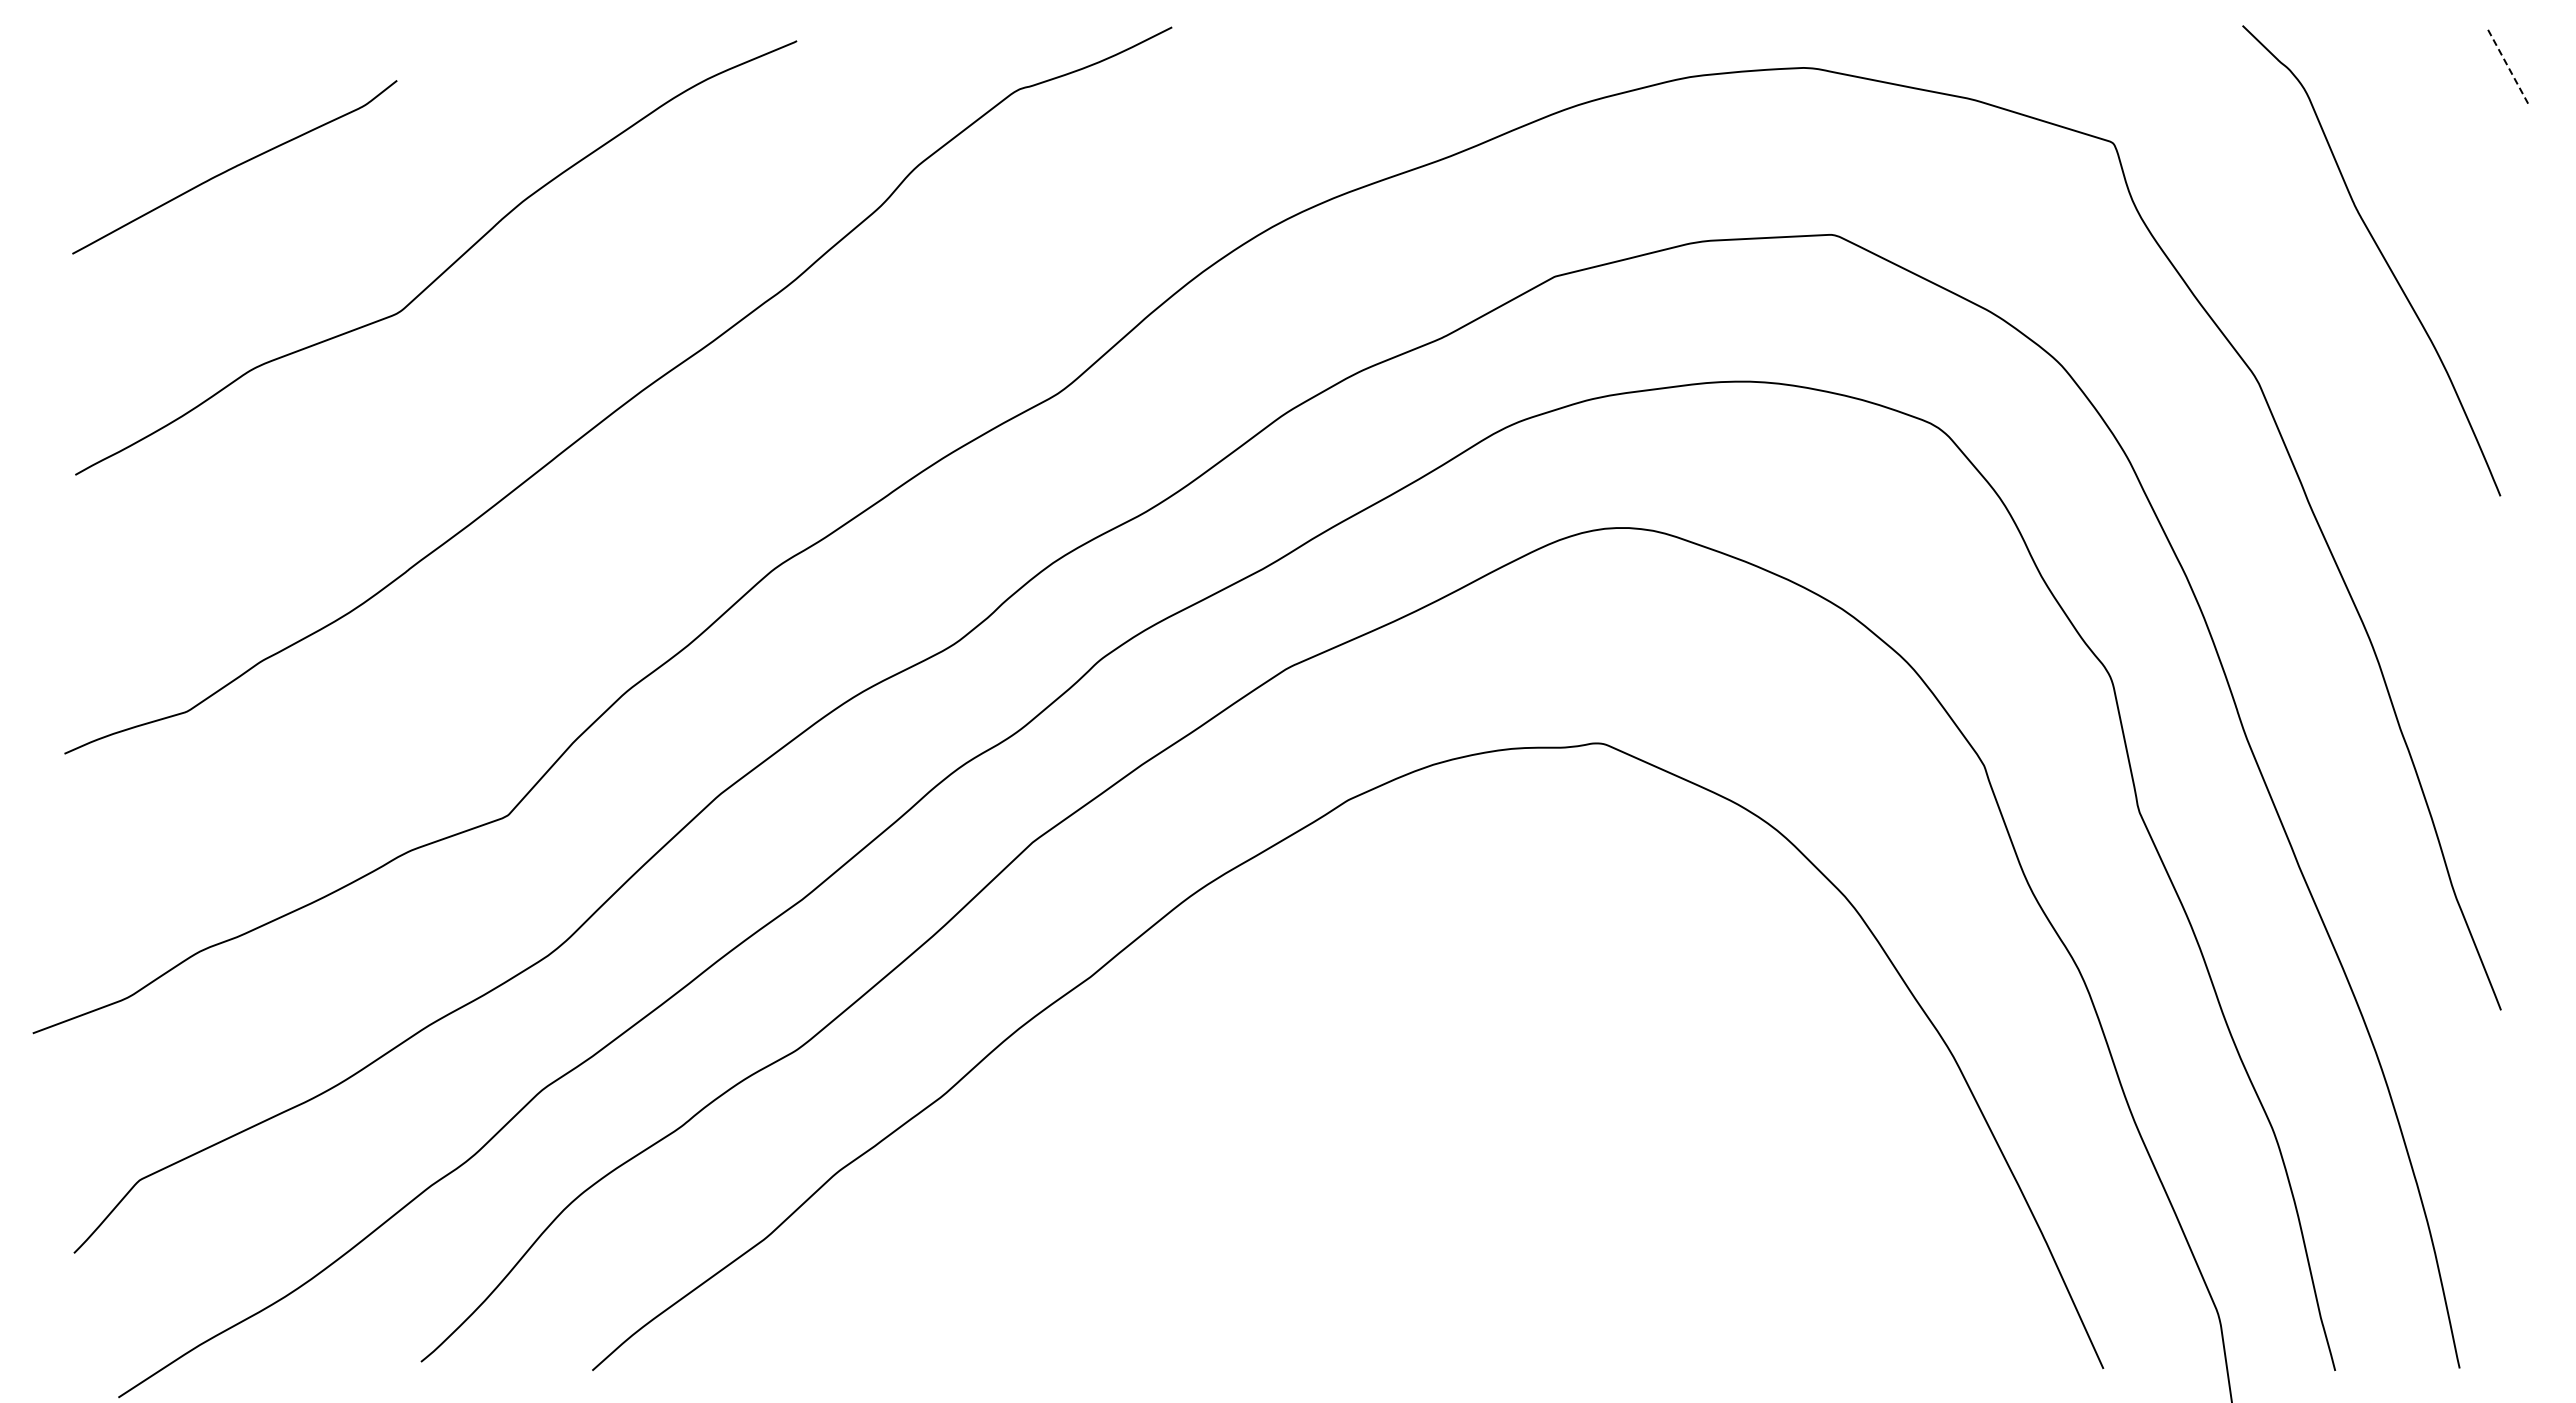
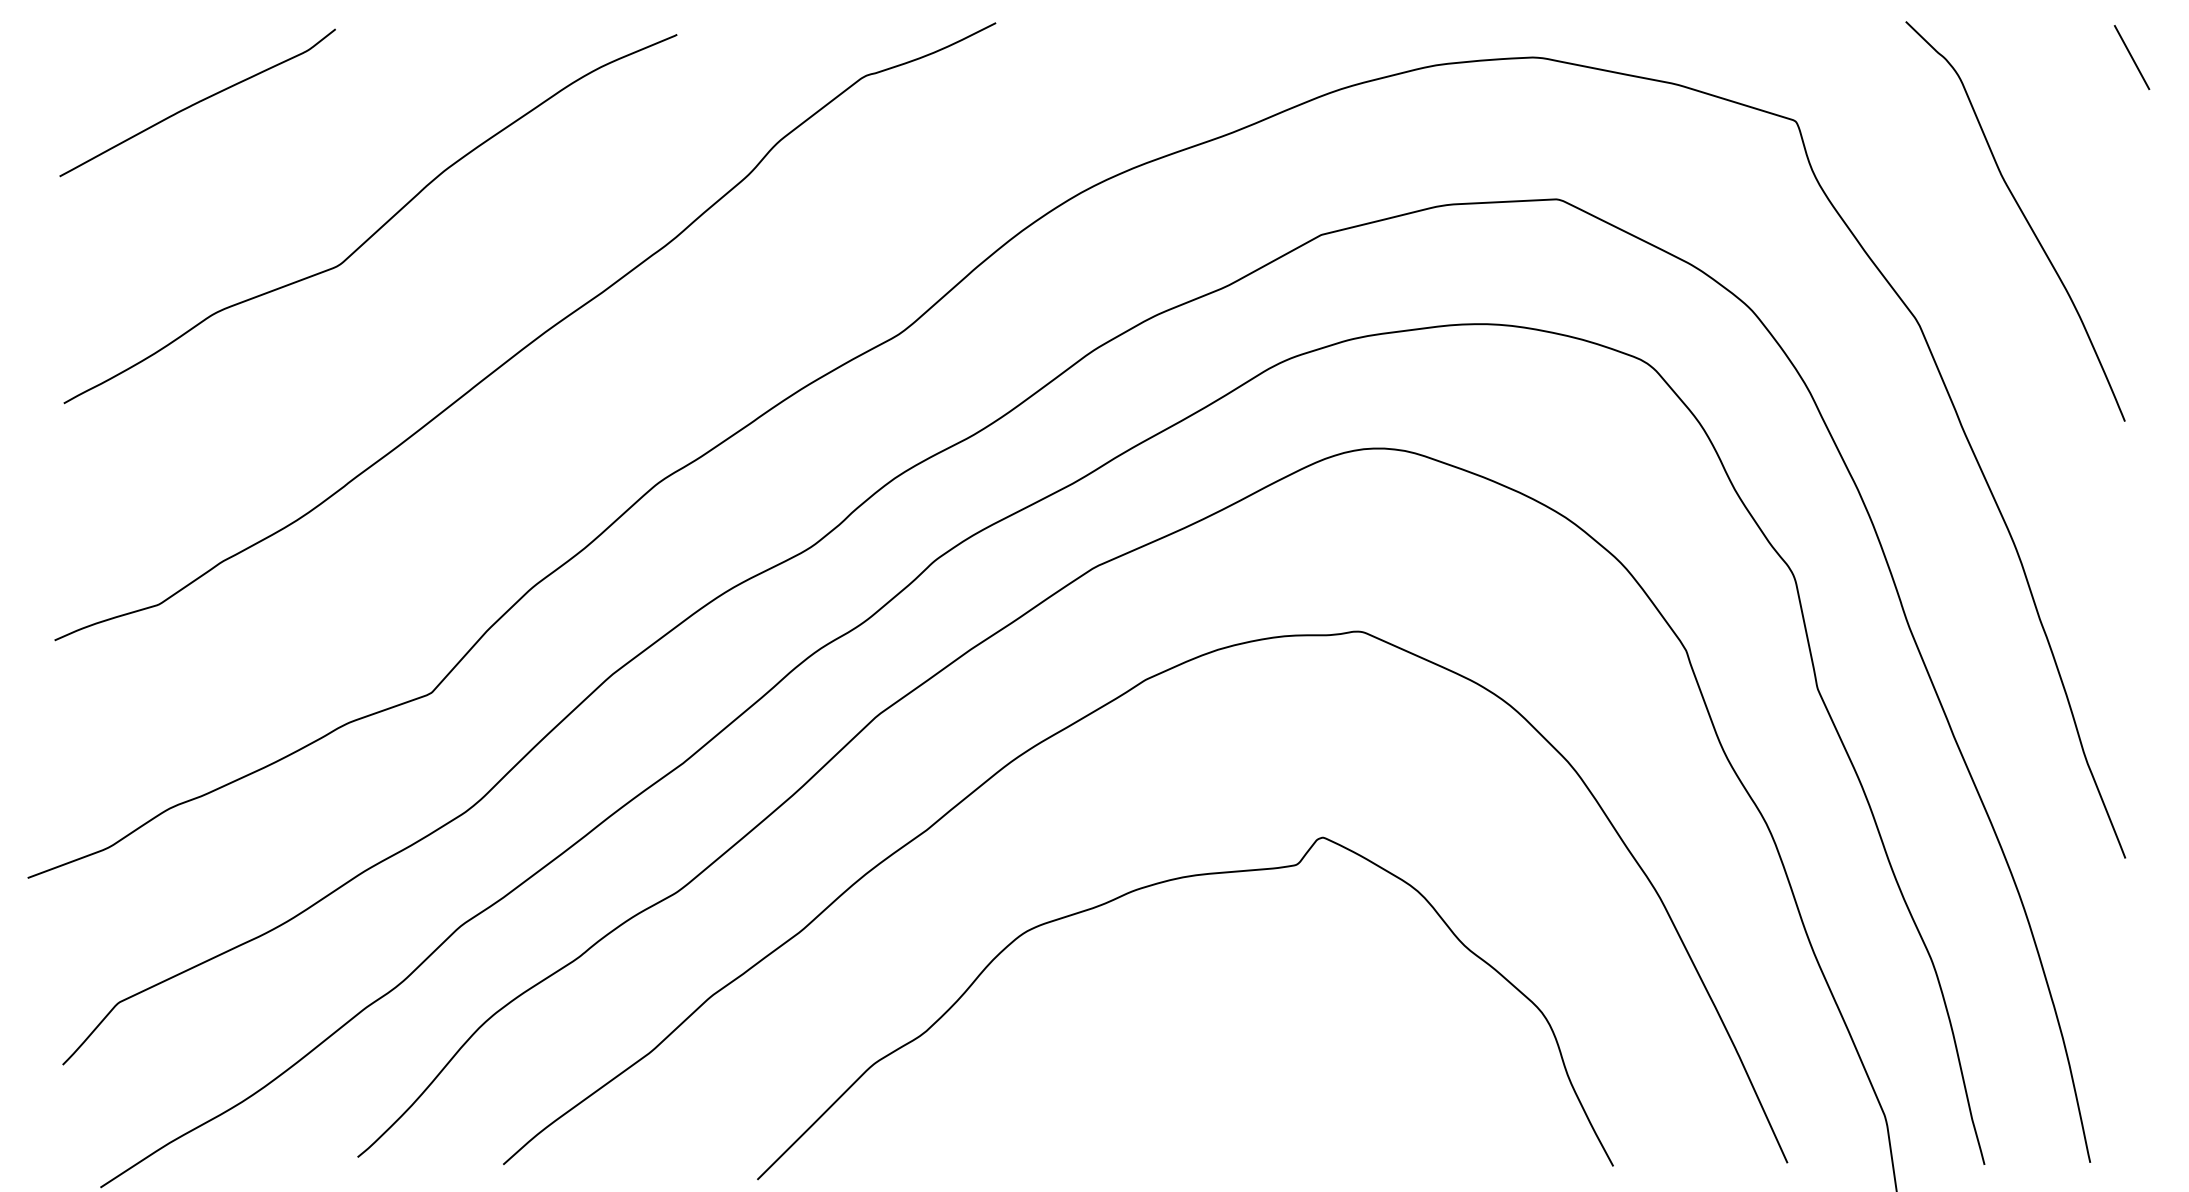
line: (2509, 68) -> (2132, 58), dashed -> solid
curve: (234, 167) -> (197, 103), moved
curve: (1347, 1045) -> (1145, 888), added

